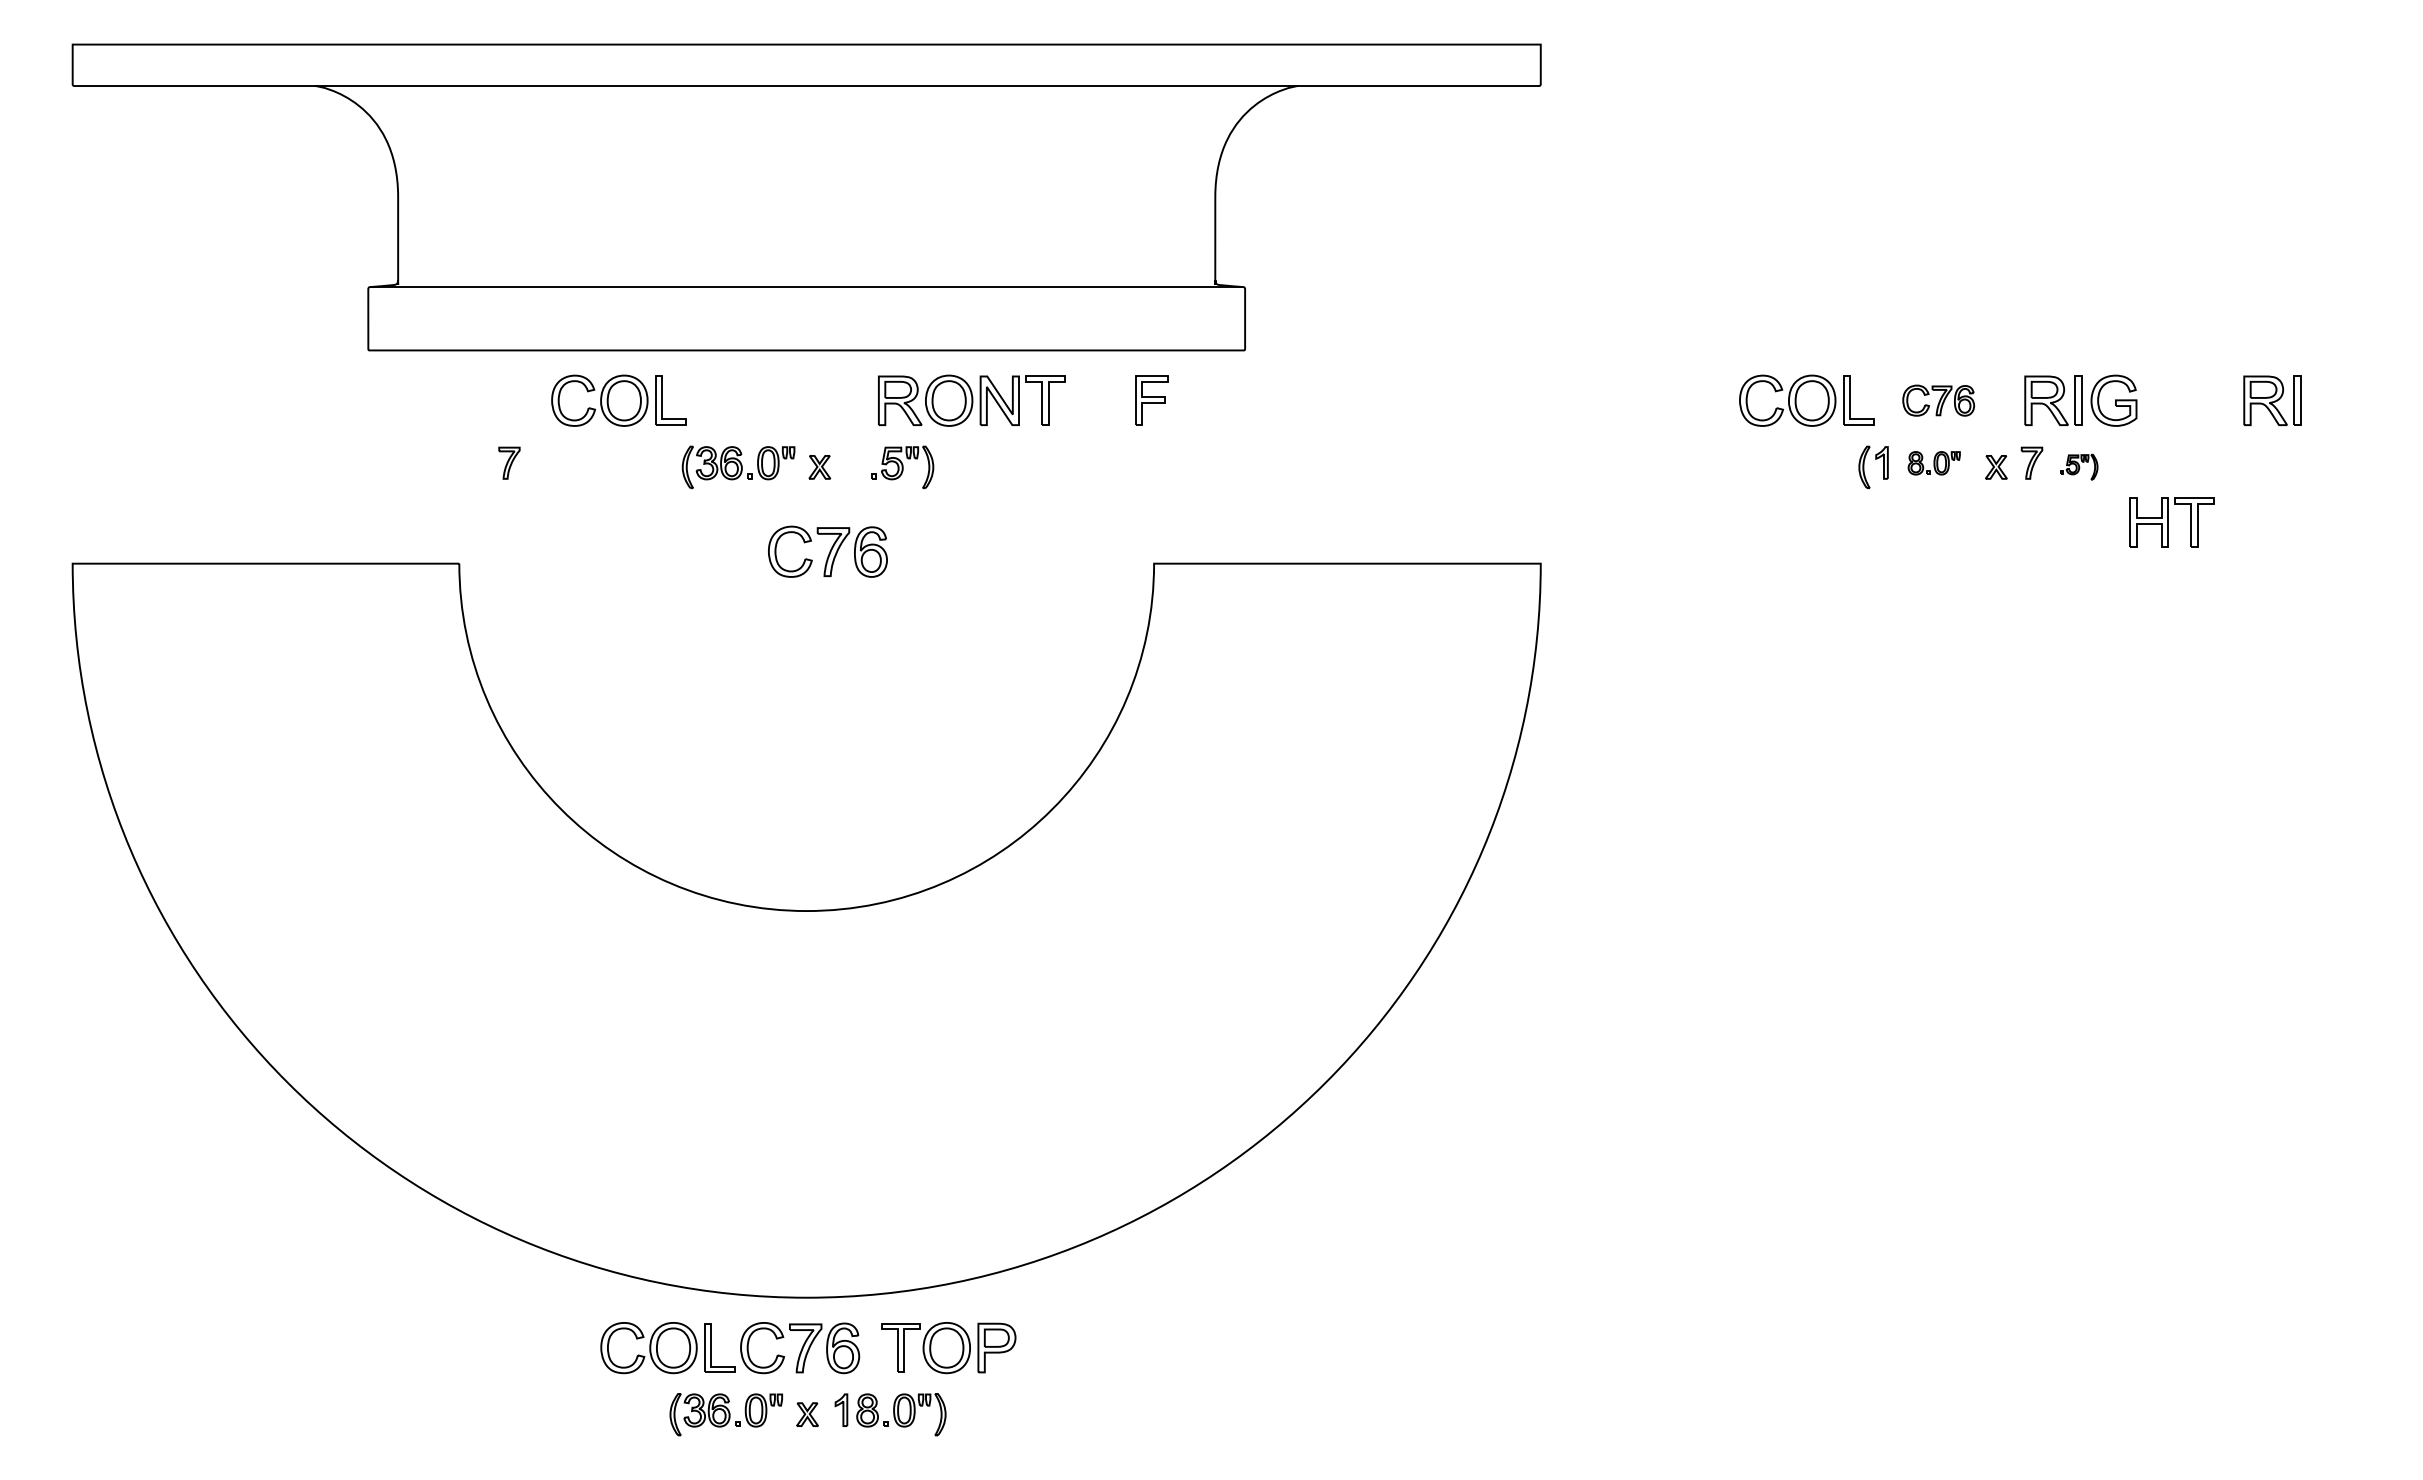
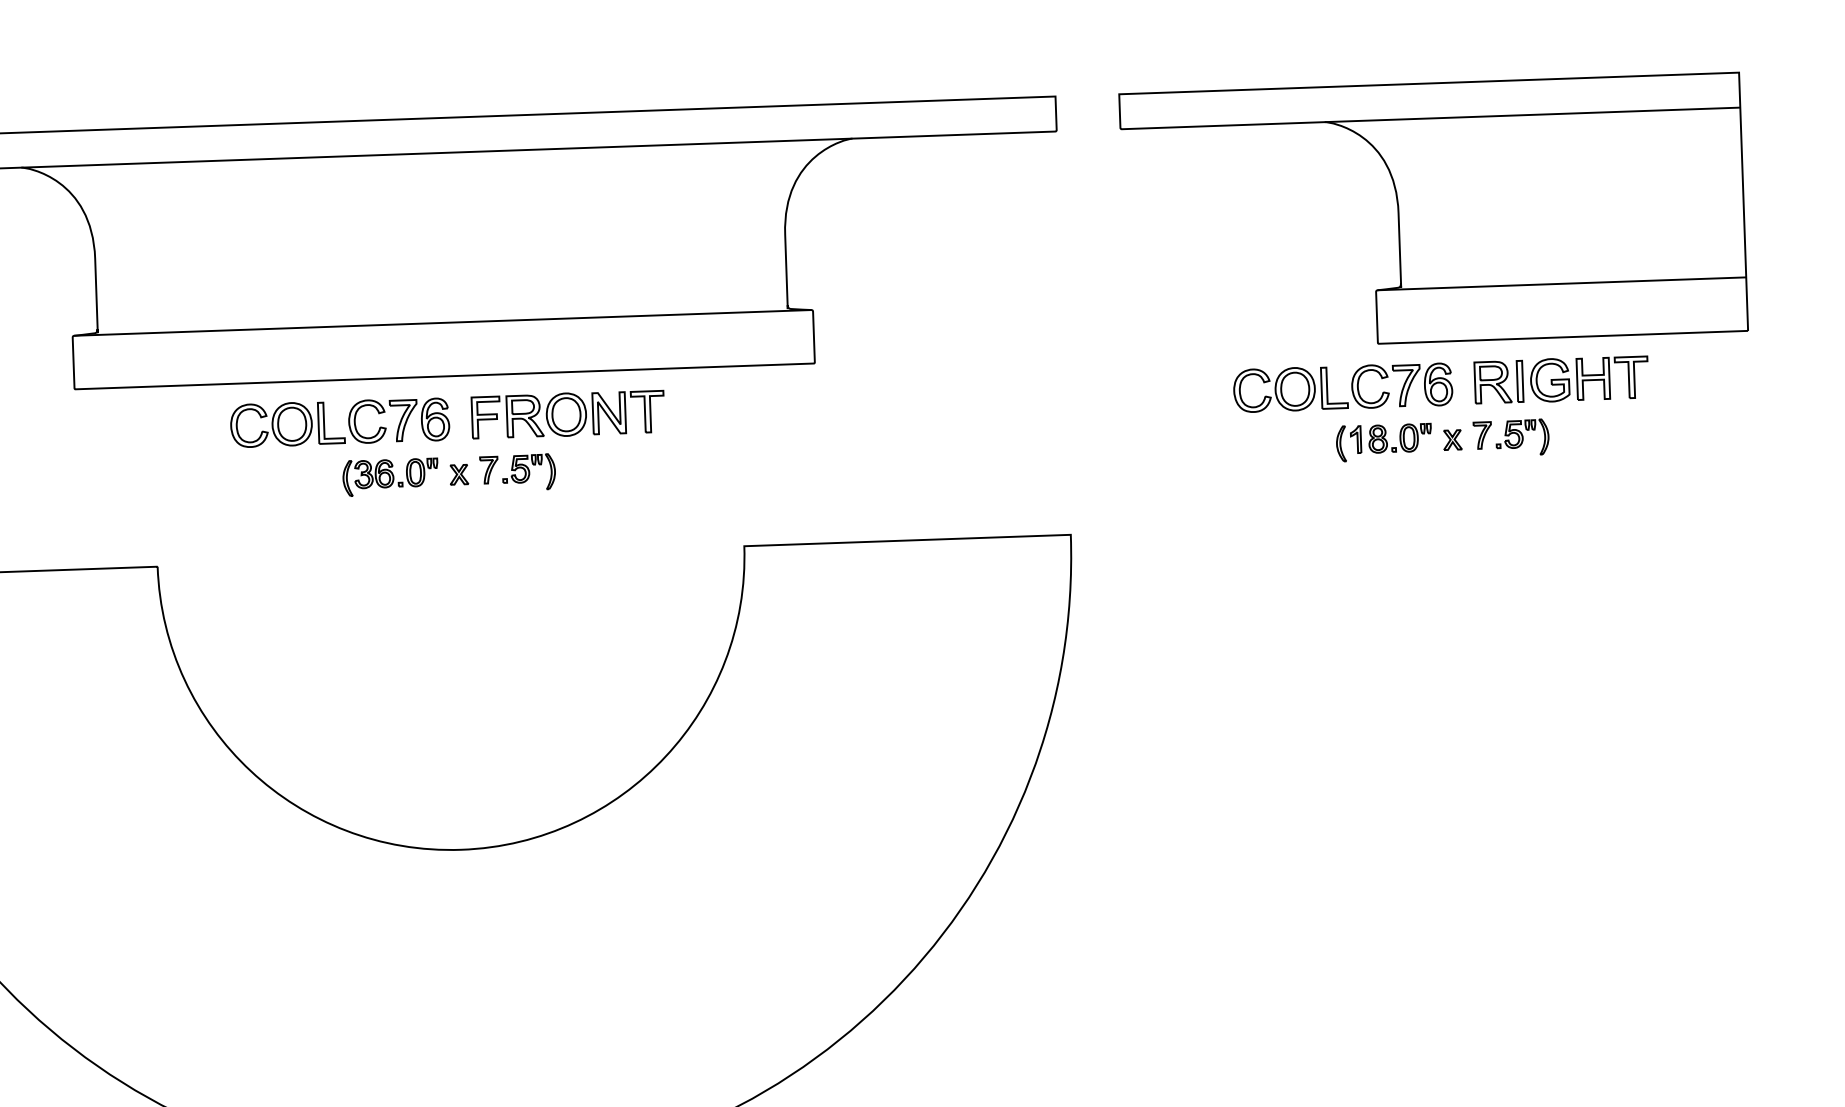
part: (1983, 197) -> (1433, 212), added
part: (1151, 400) -> (485, 417), moved
part: (1938, 400) -> (1401, 385), size x1.67
part: (2272, 400) -> (1683, 375), removed
part: (509, 462) -> (489, 469), moved
part: (1933, 463) -> (1399, 438), size x1.43
part: (2078, 466) -> (1522, 436), size x1.67
part: (2171, 522) -> (1612, 377), moved
part: (827, 551) -> (398, 420), moved

